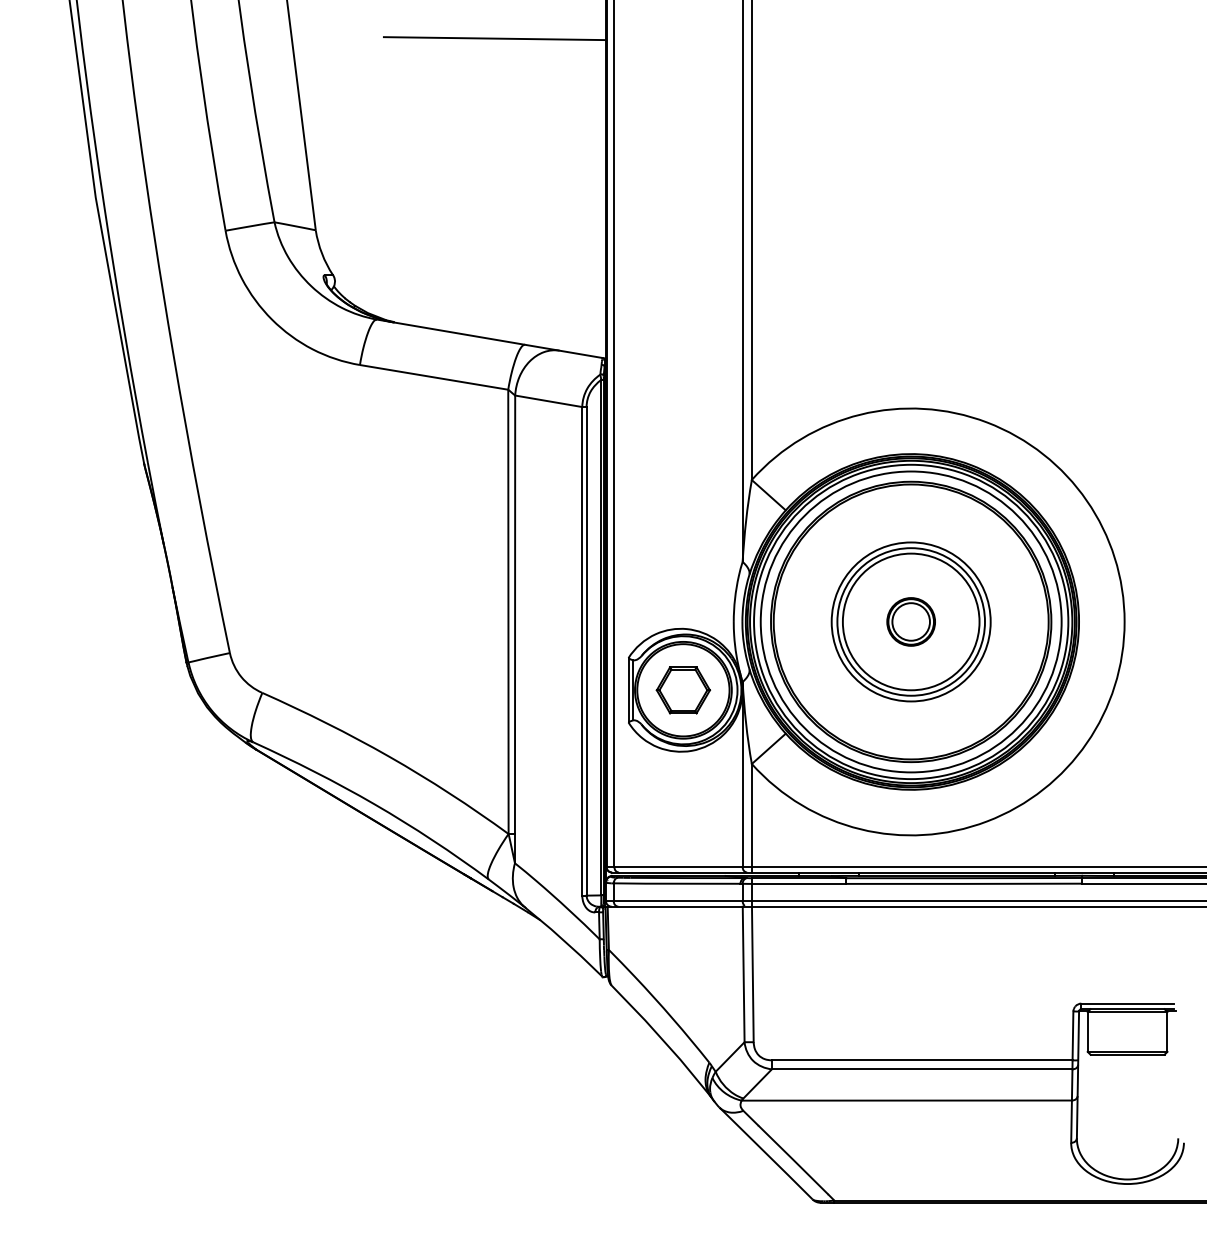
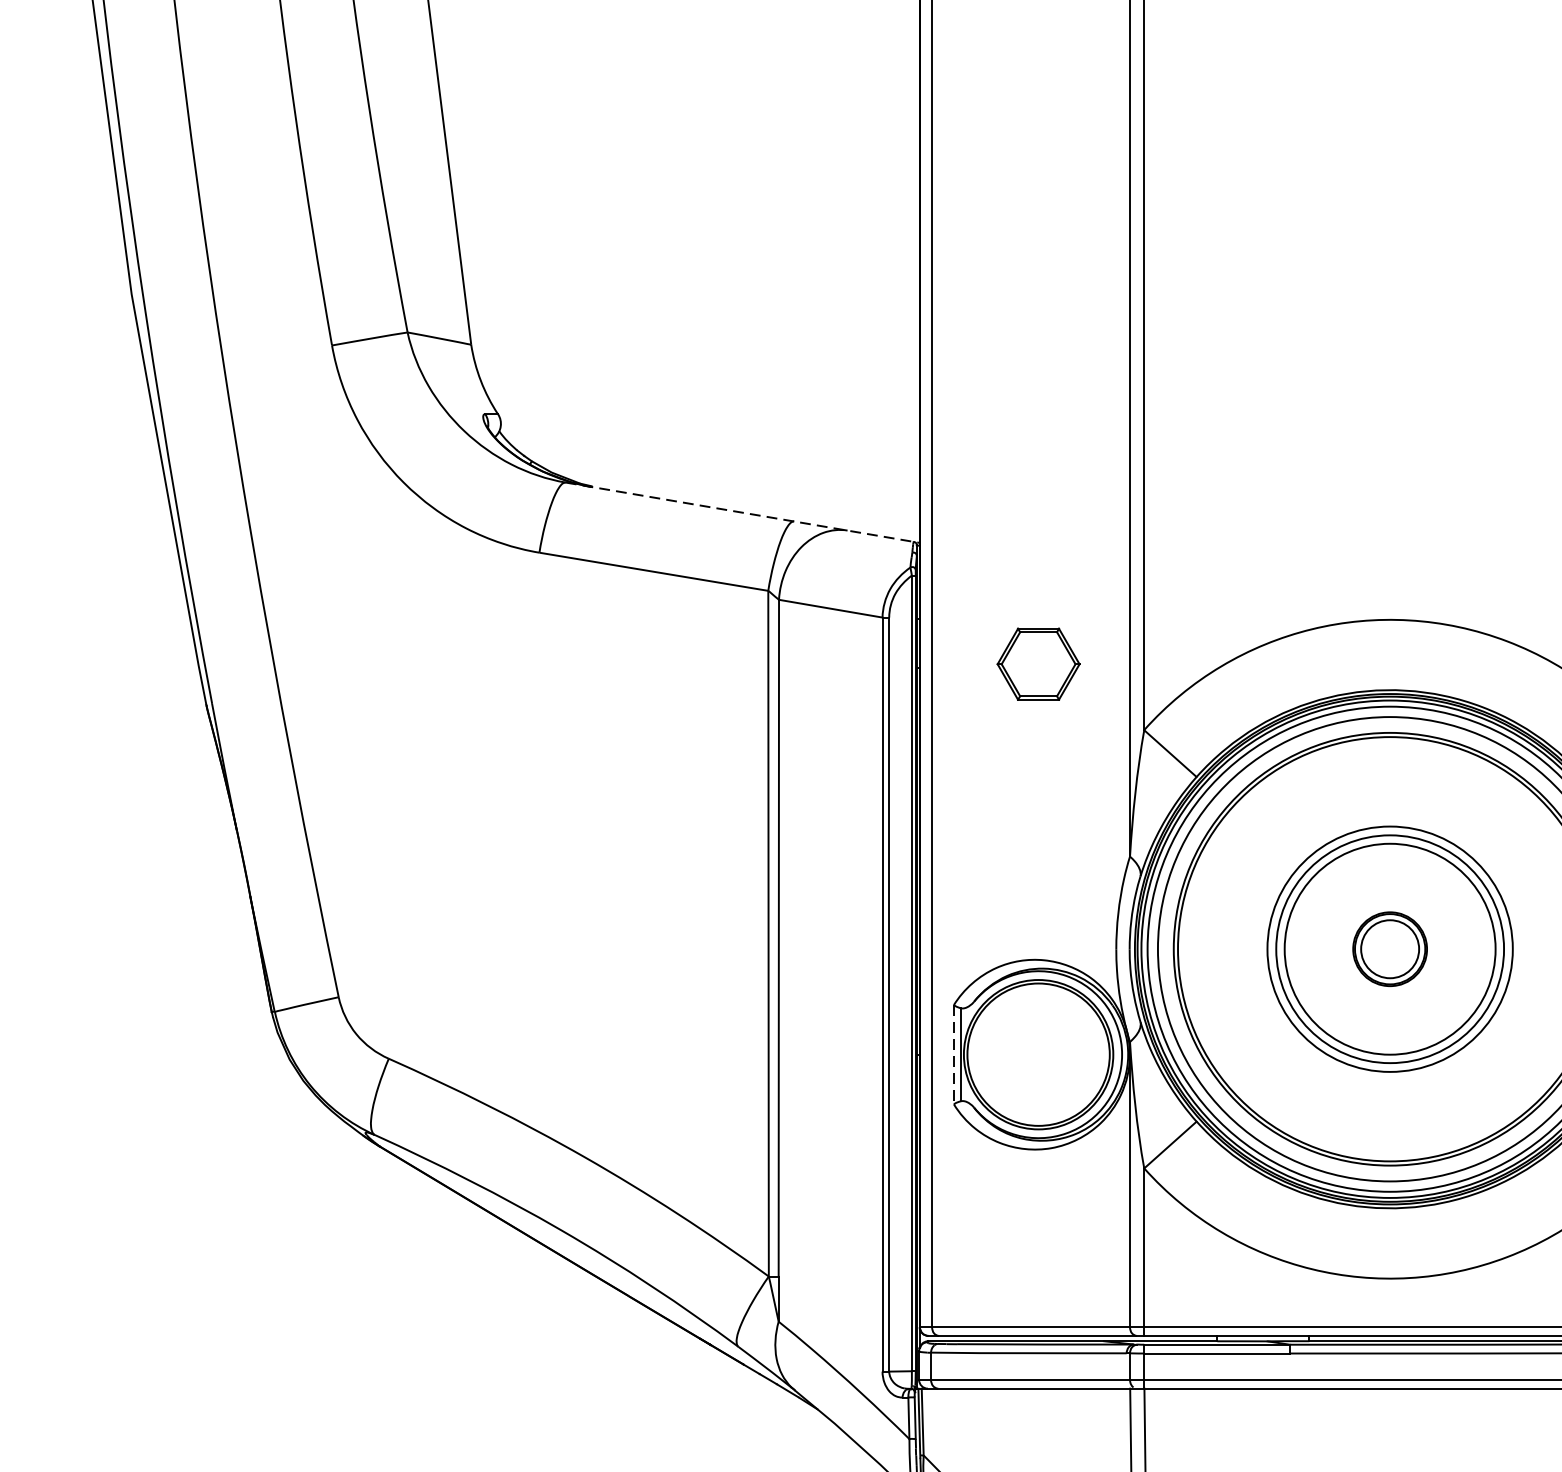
line: (494, 38) -> (747, 48), removed
line: (492, 339) -> (743, 513), solid -> dashed
line: (628, 690) -> (953, 1055), solid -> dashed
part: (683, 690) -> (1038, 664), moved

